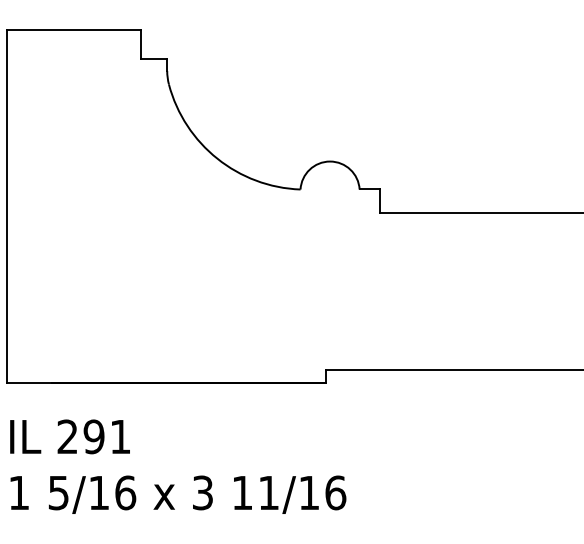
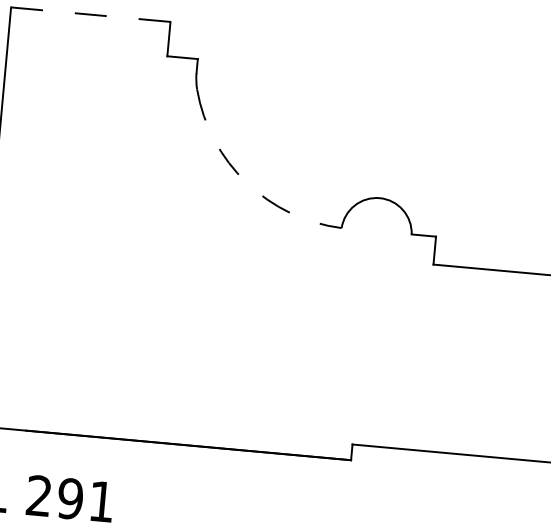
line: (73, 29) -> (90, 14), solid -> dashed
arc: (217, 158) -> (246, 182), solid -> dashed

